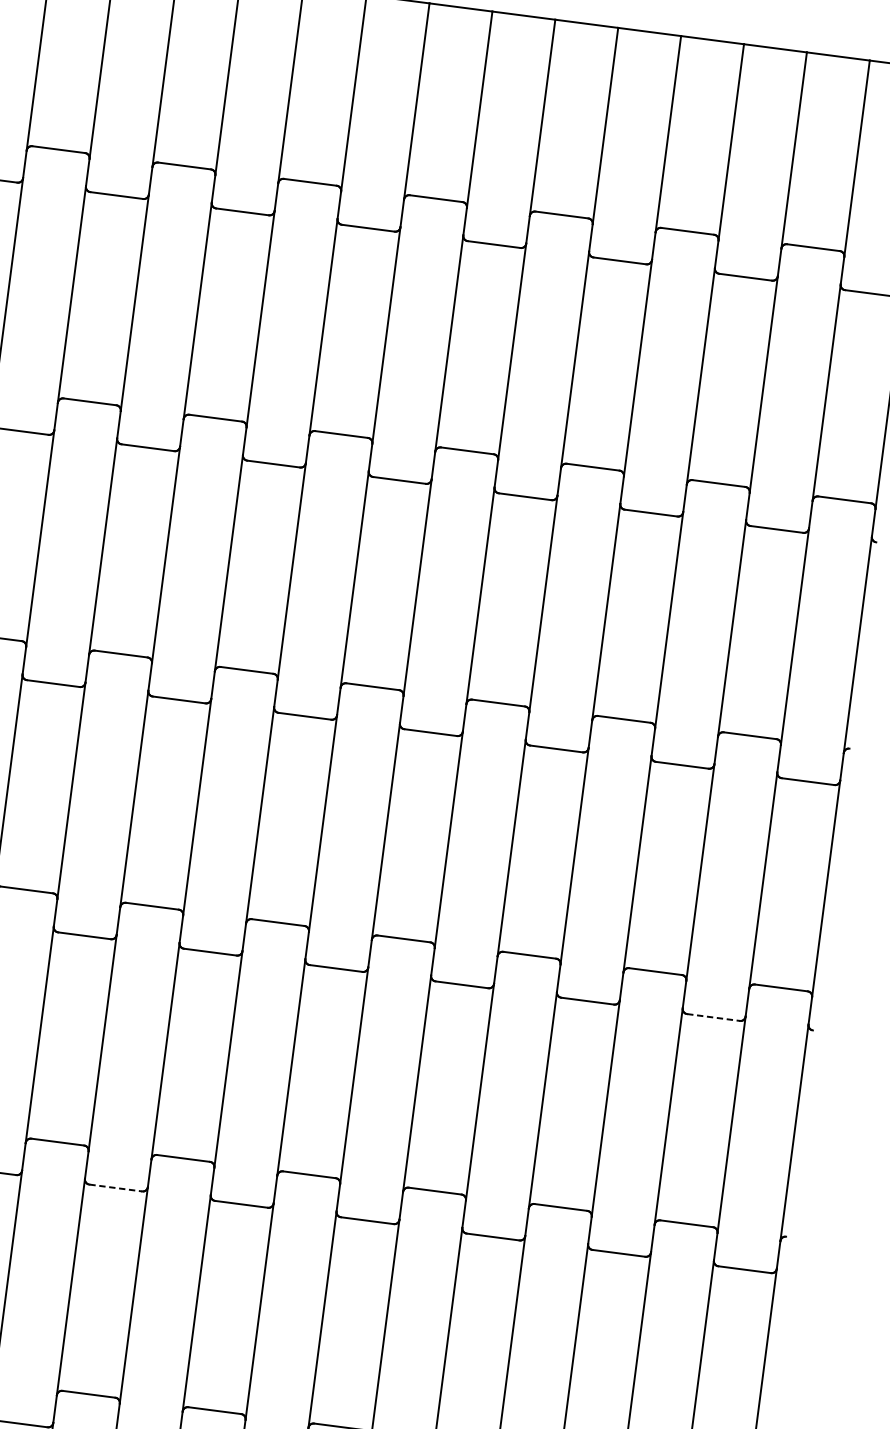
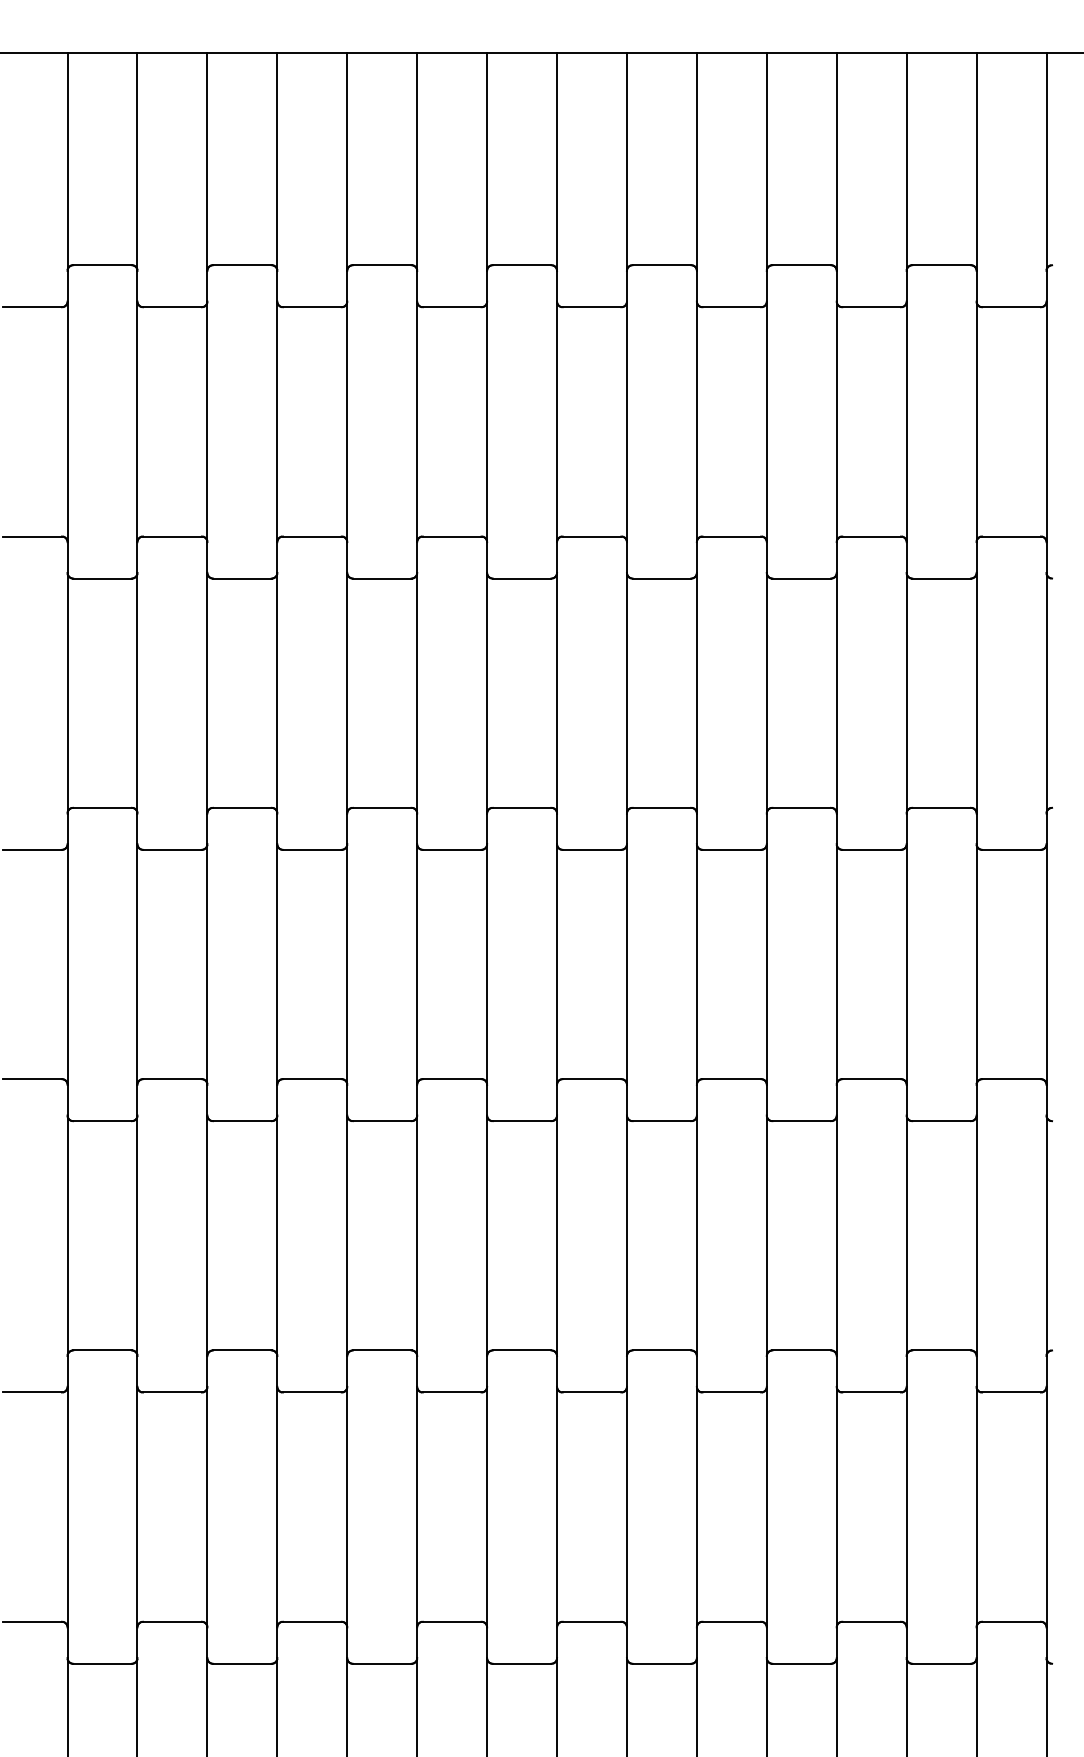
line: (714, 1017) -> (942, 1121), dashed -> solid
line: (115, 1188) -> (312, 1392), dashed -> solid

